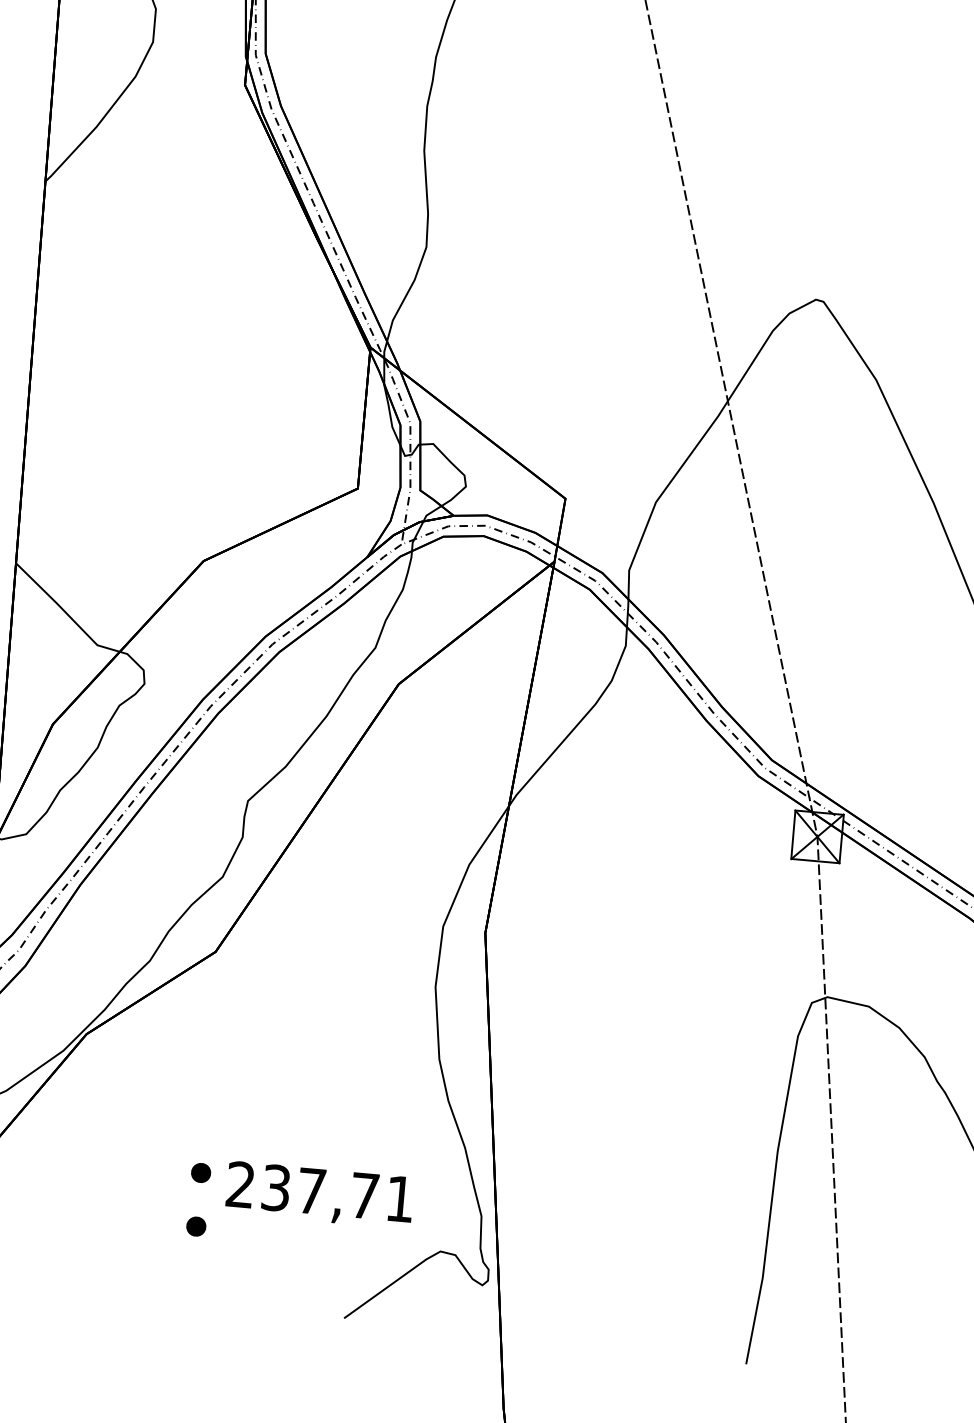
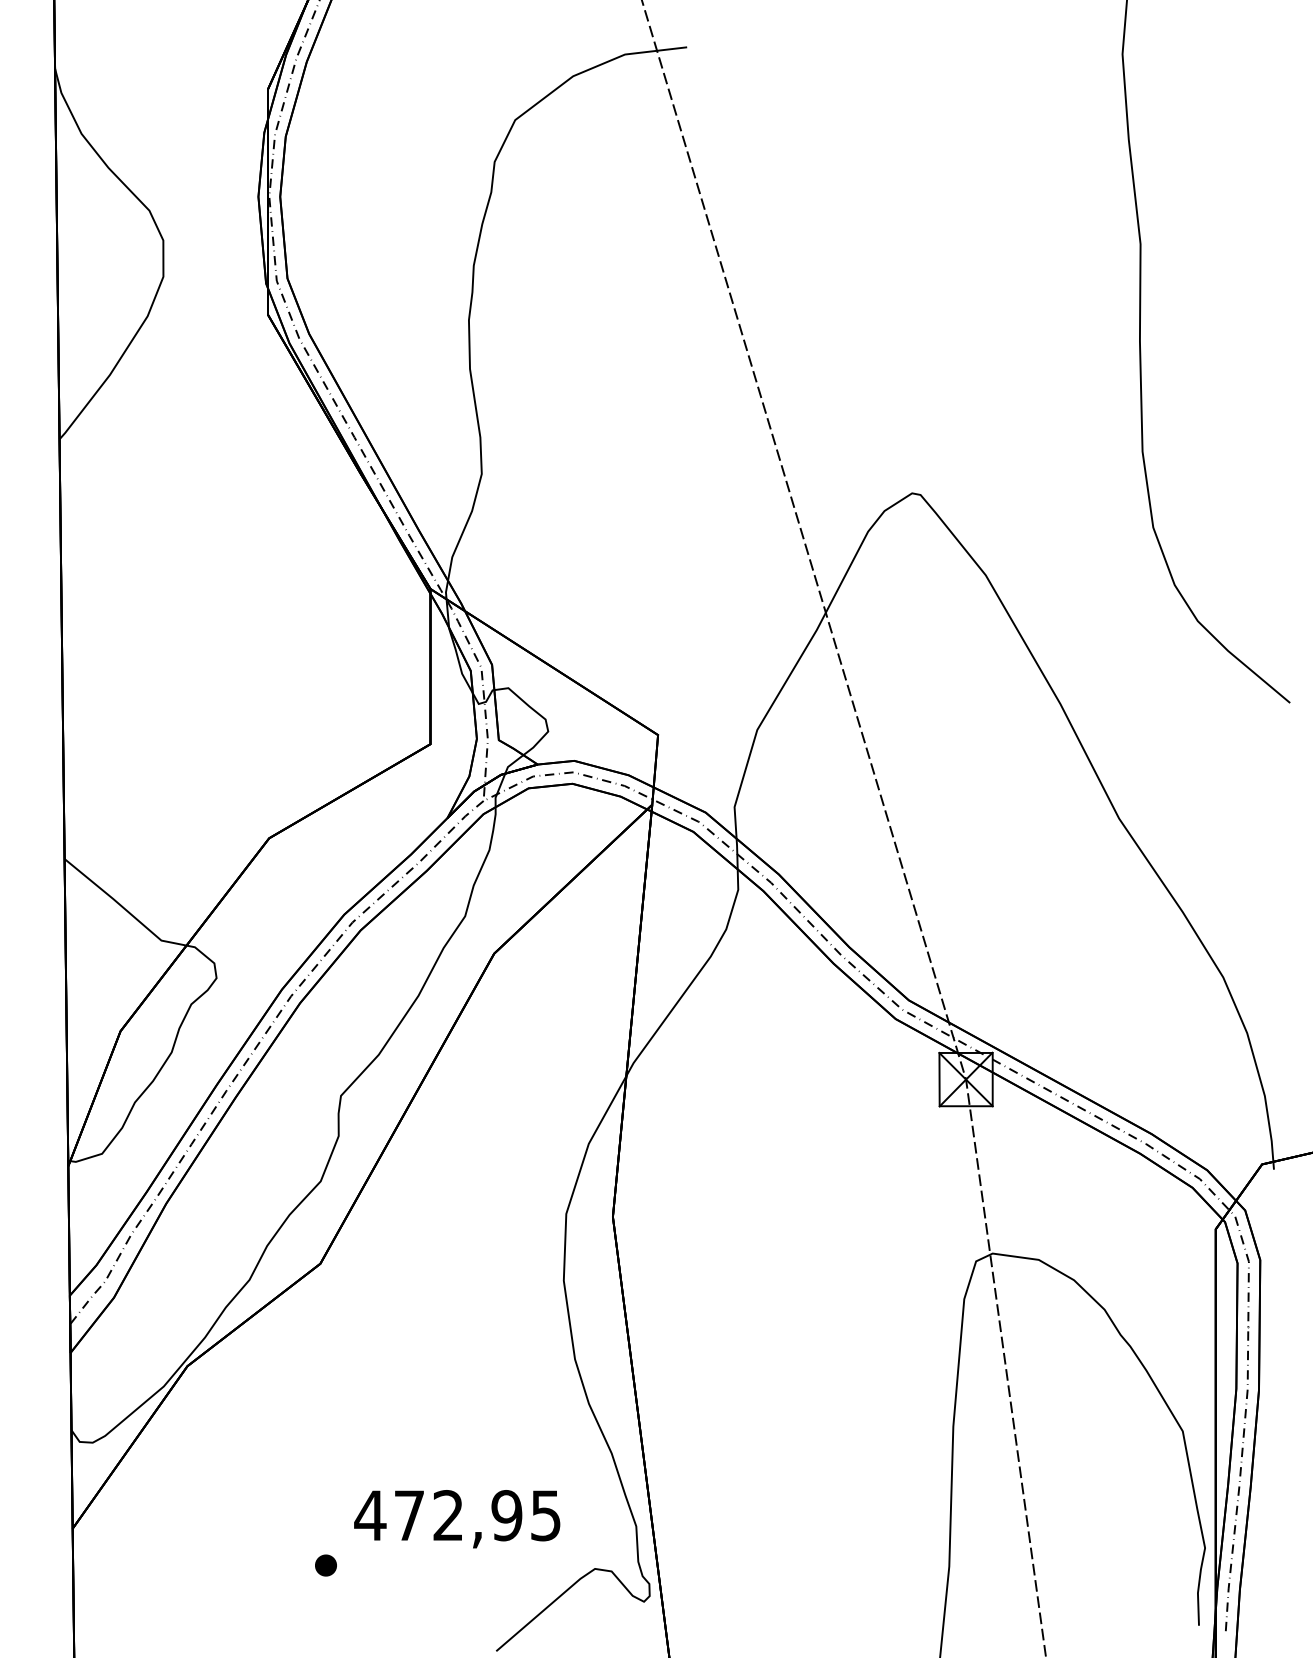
part: (200, 1172) -> (325, 1506), removed
text: (319, 1191) -> (457, 1515), 237,71 -> 472,95

